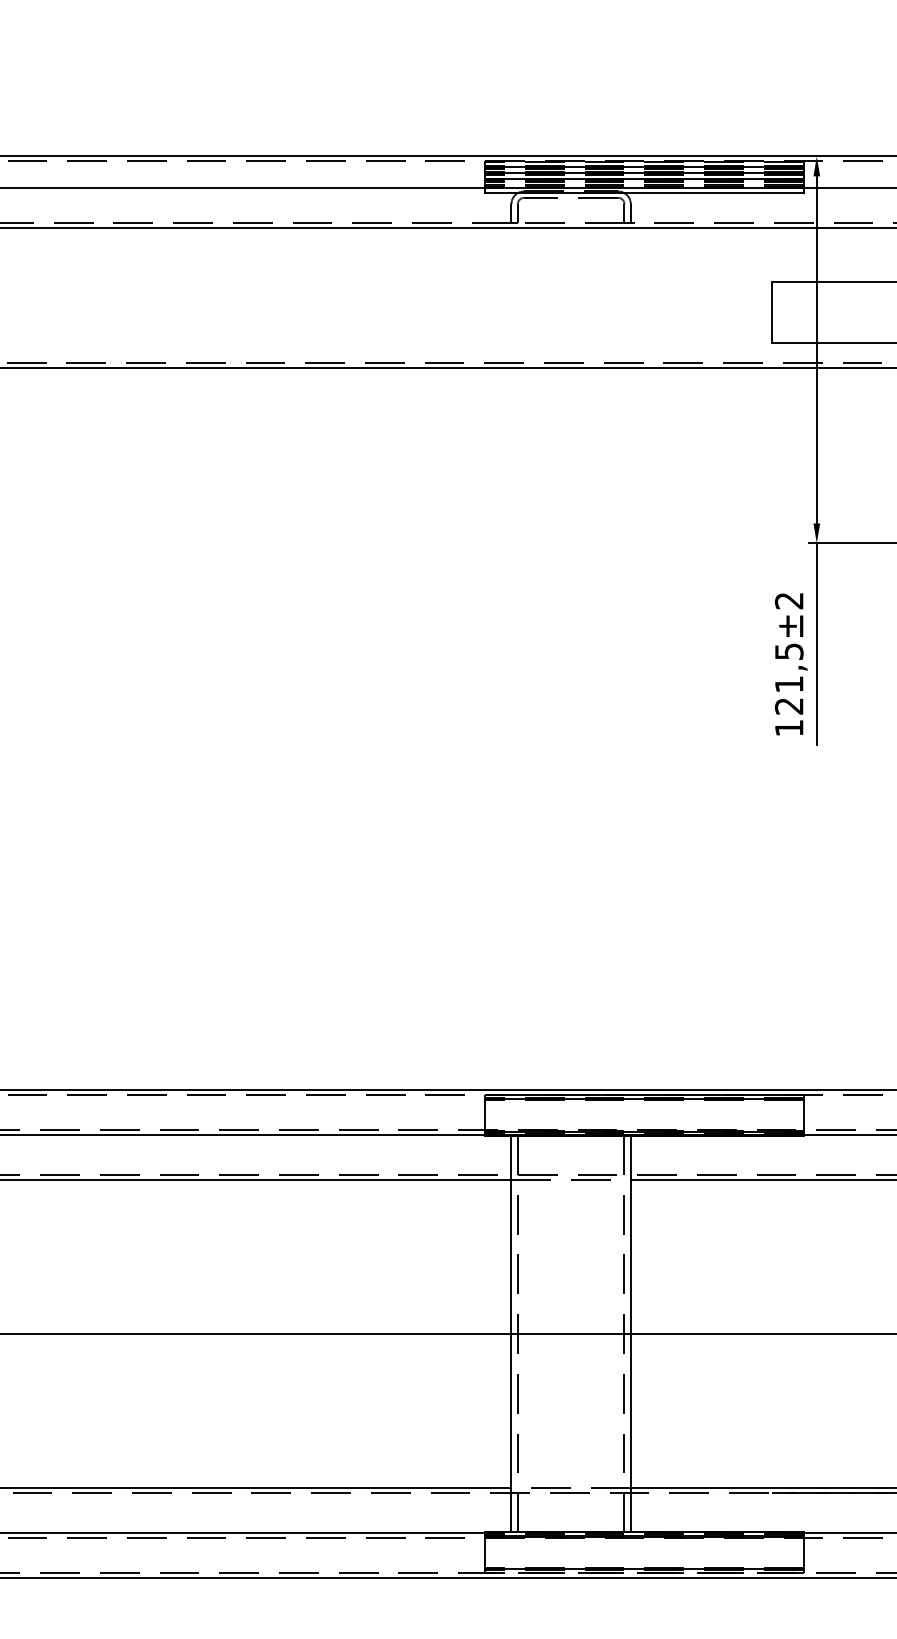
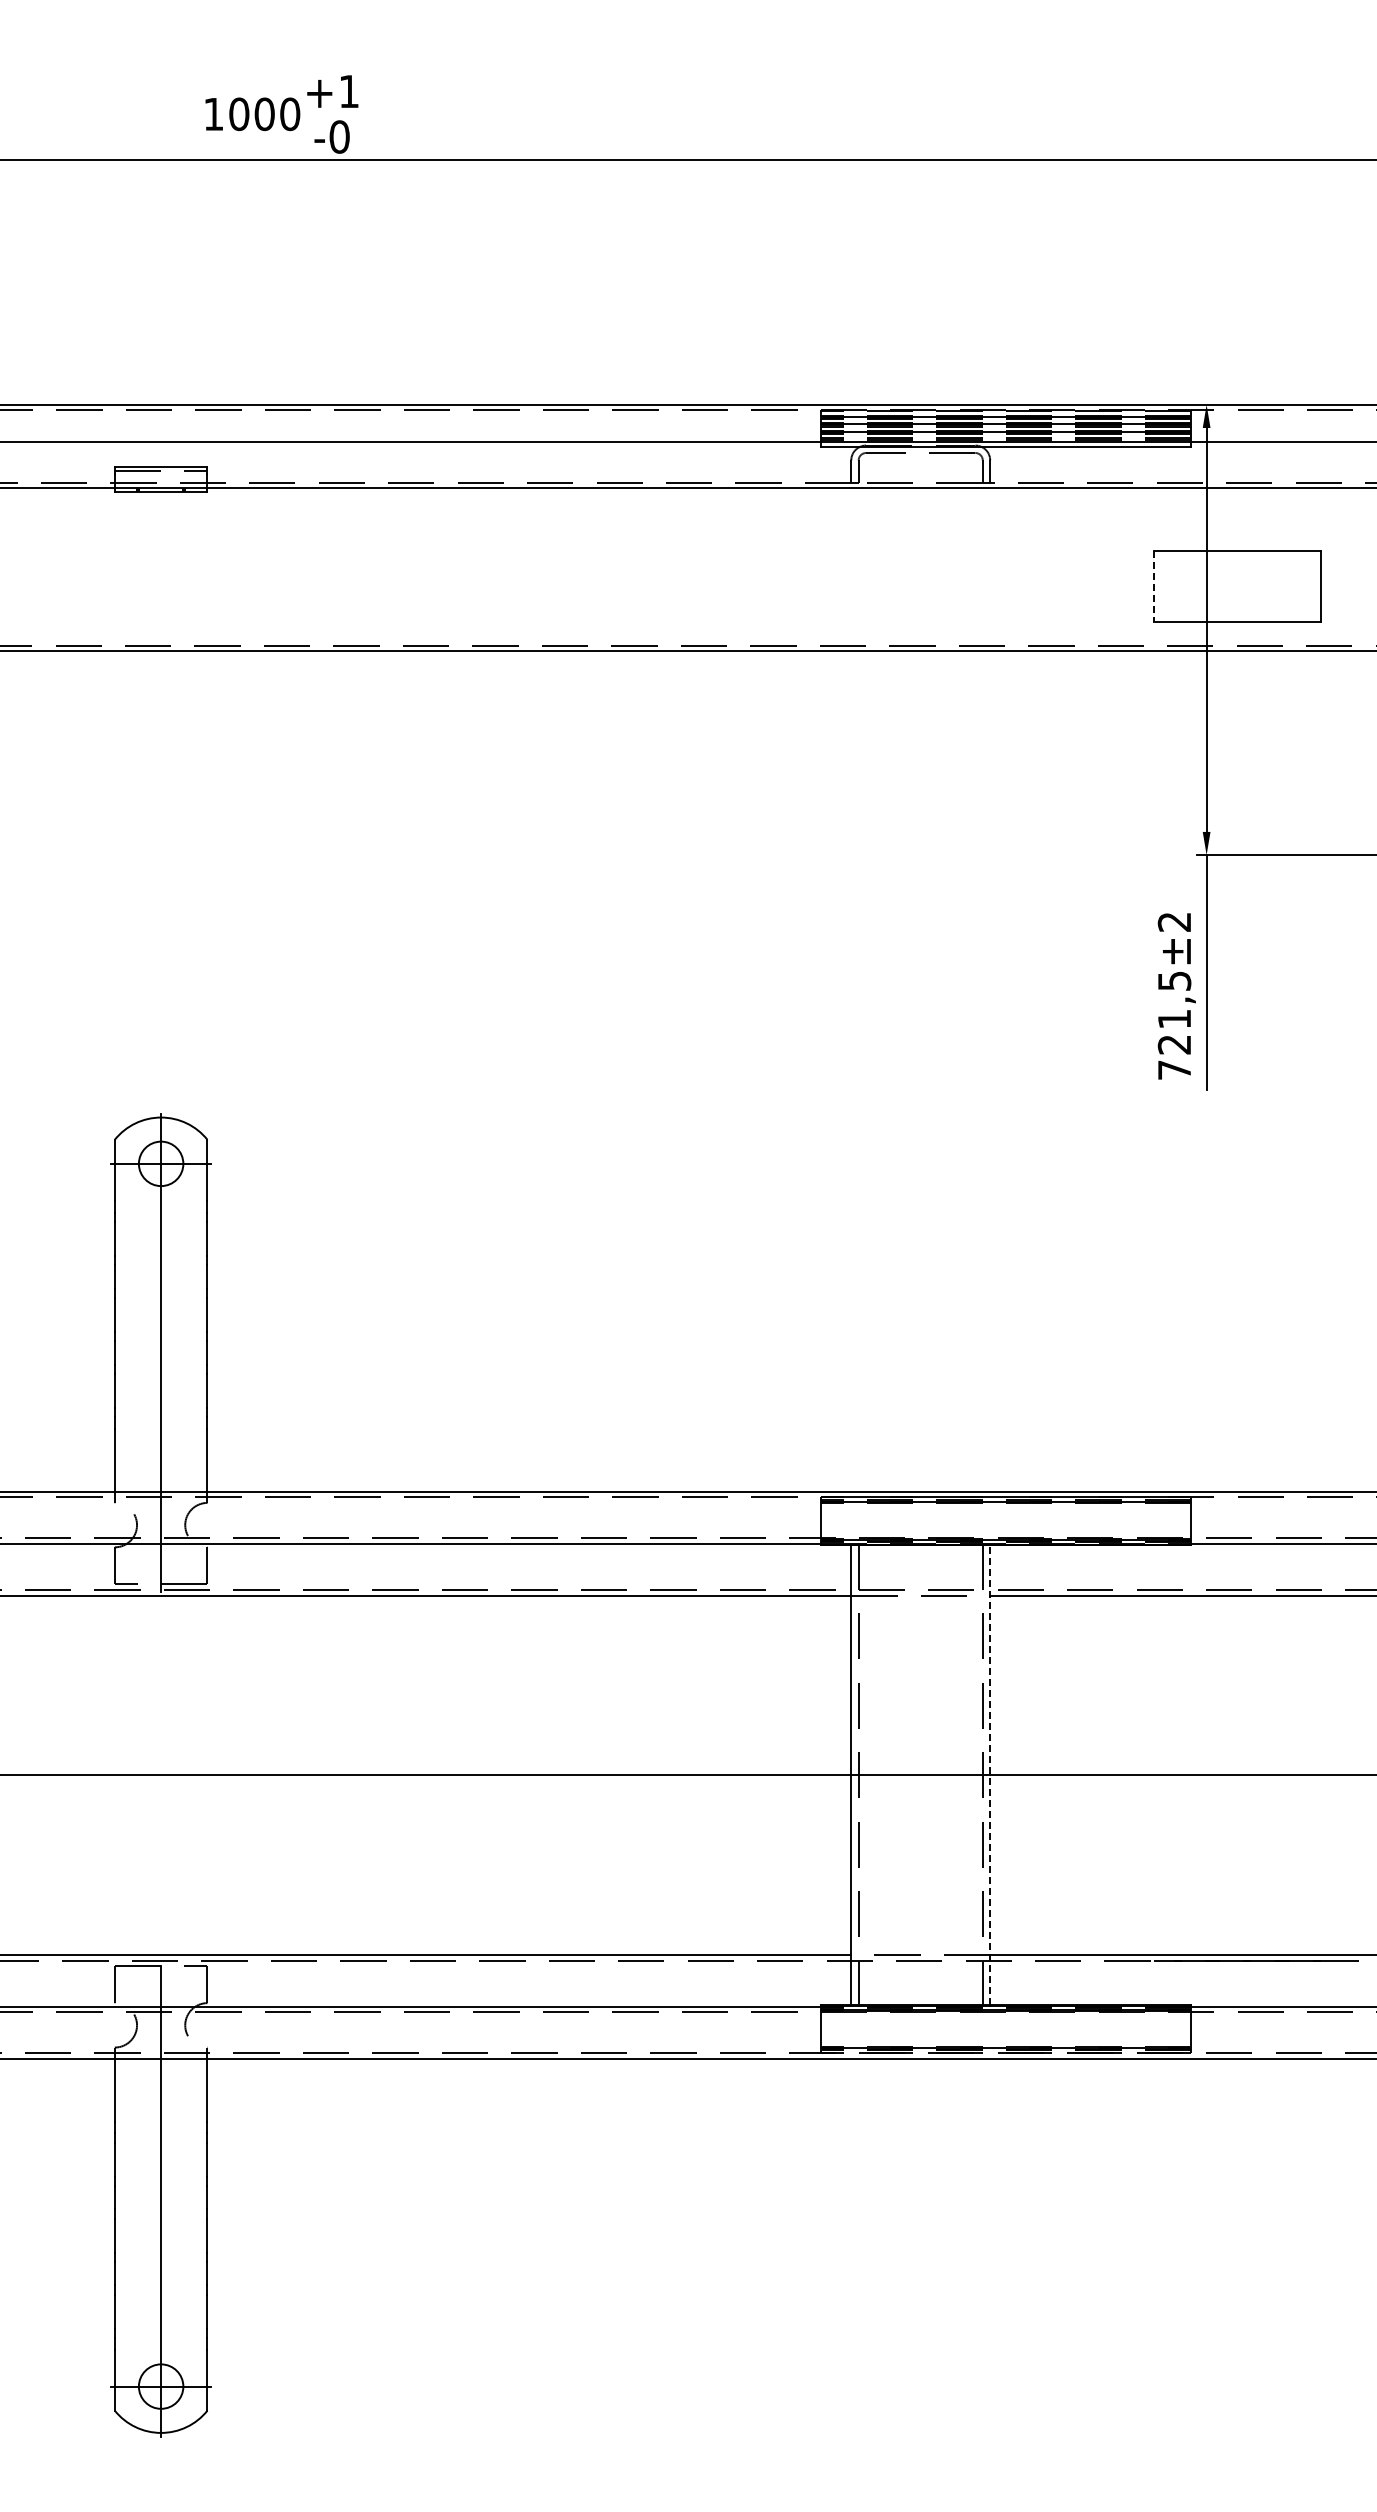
line: (772, 313) -> (1154, 587), solid -> dashed
text: (789, 727) -> (1174, 1069), 121,5 -> 721,5
line: (631, 1333) -> (990, 1774), solid -> dashed

